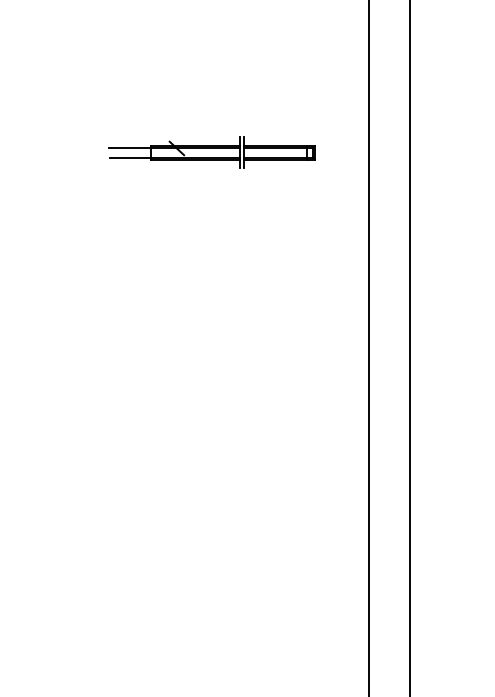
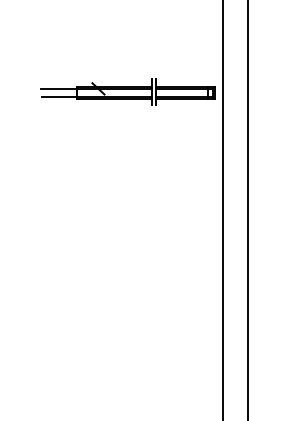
part: (211, 151) -> (127, 91), size x1.4

